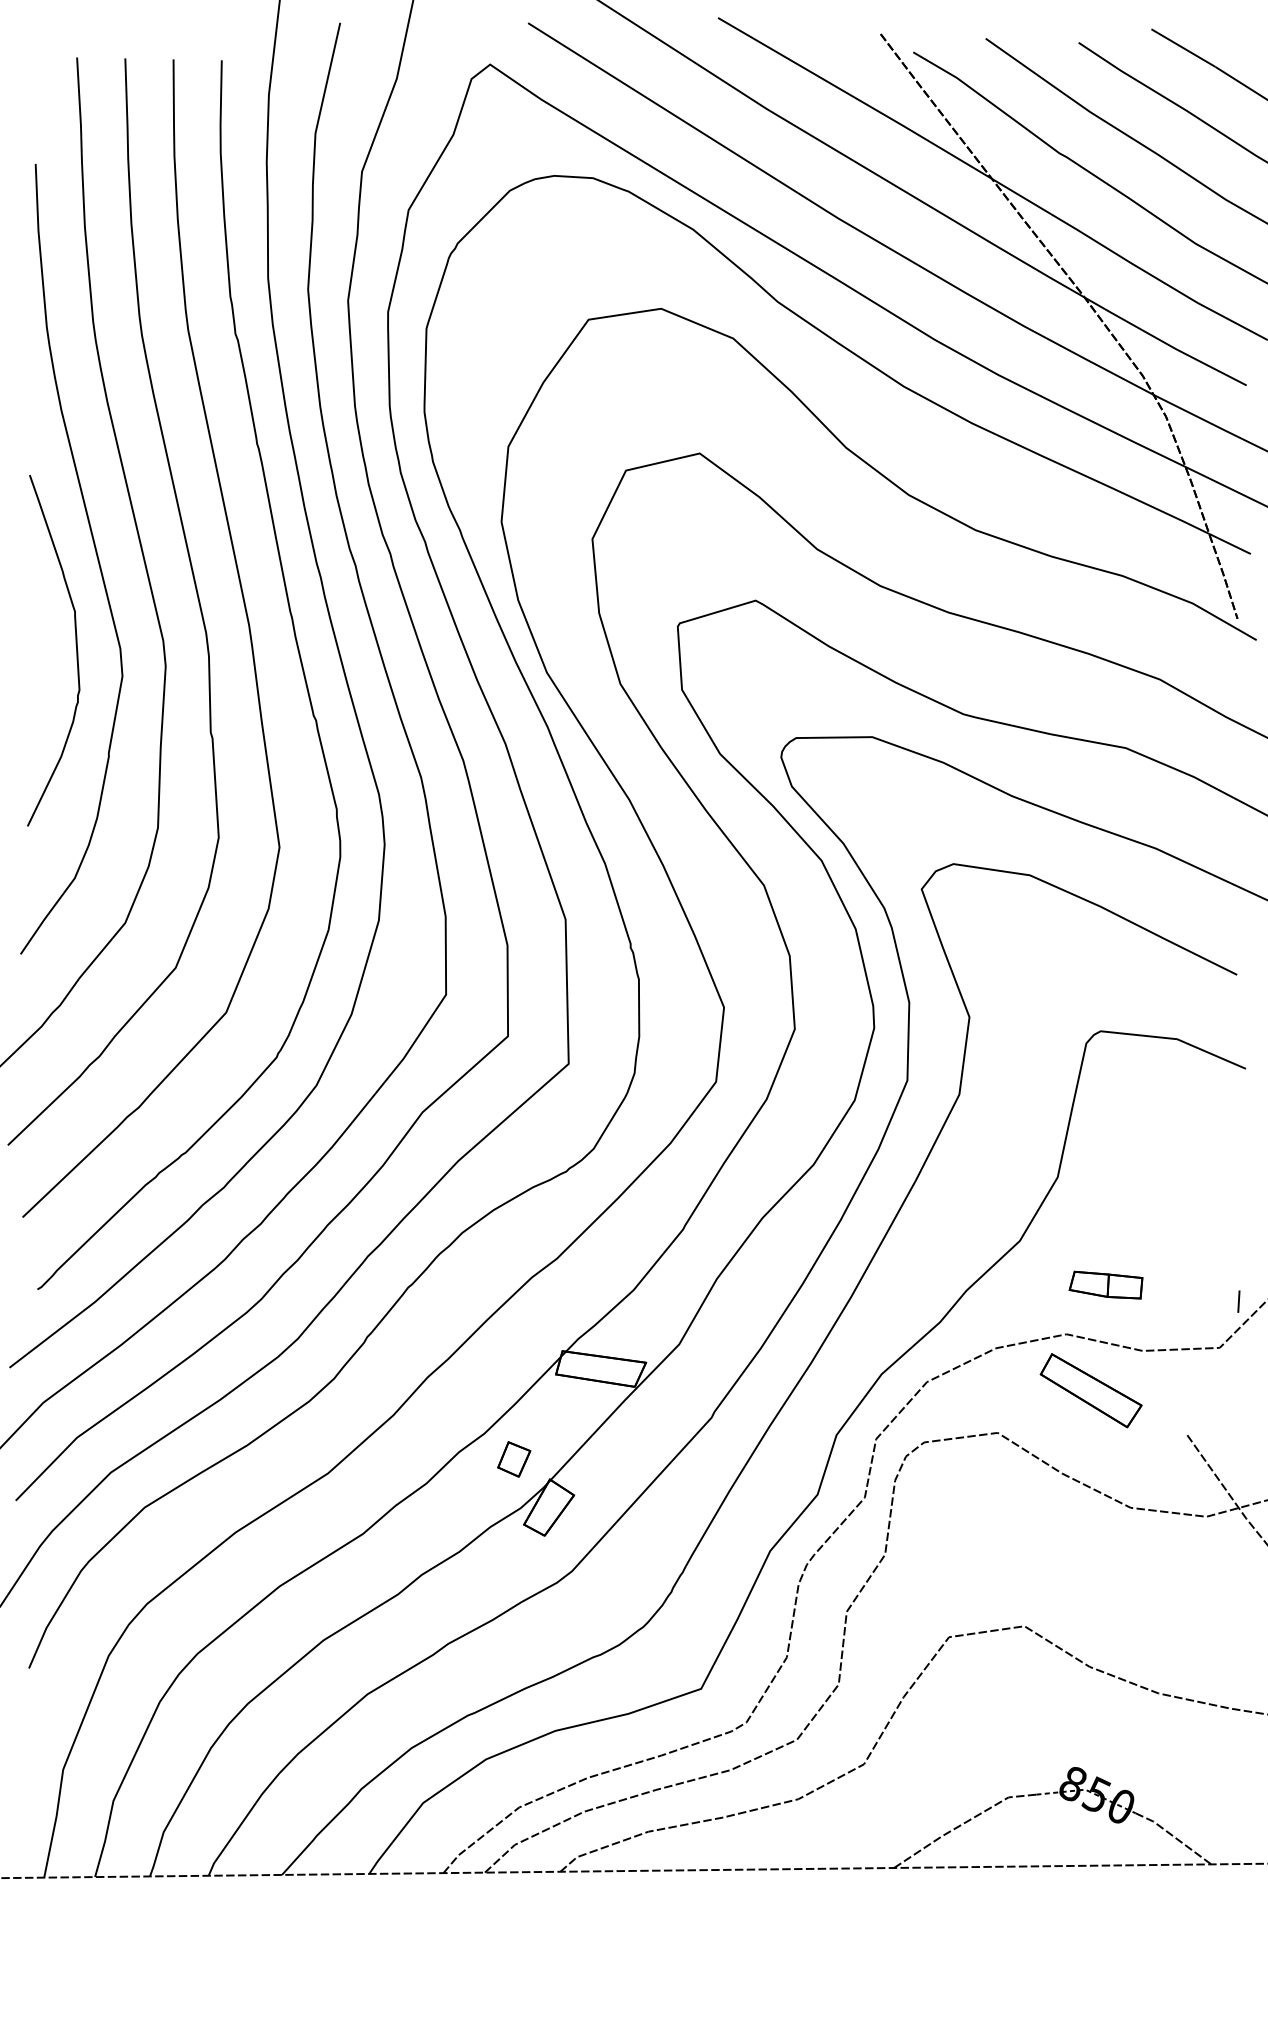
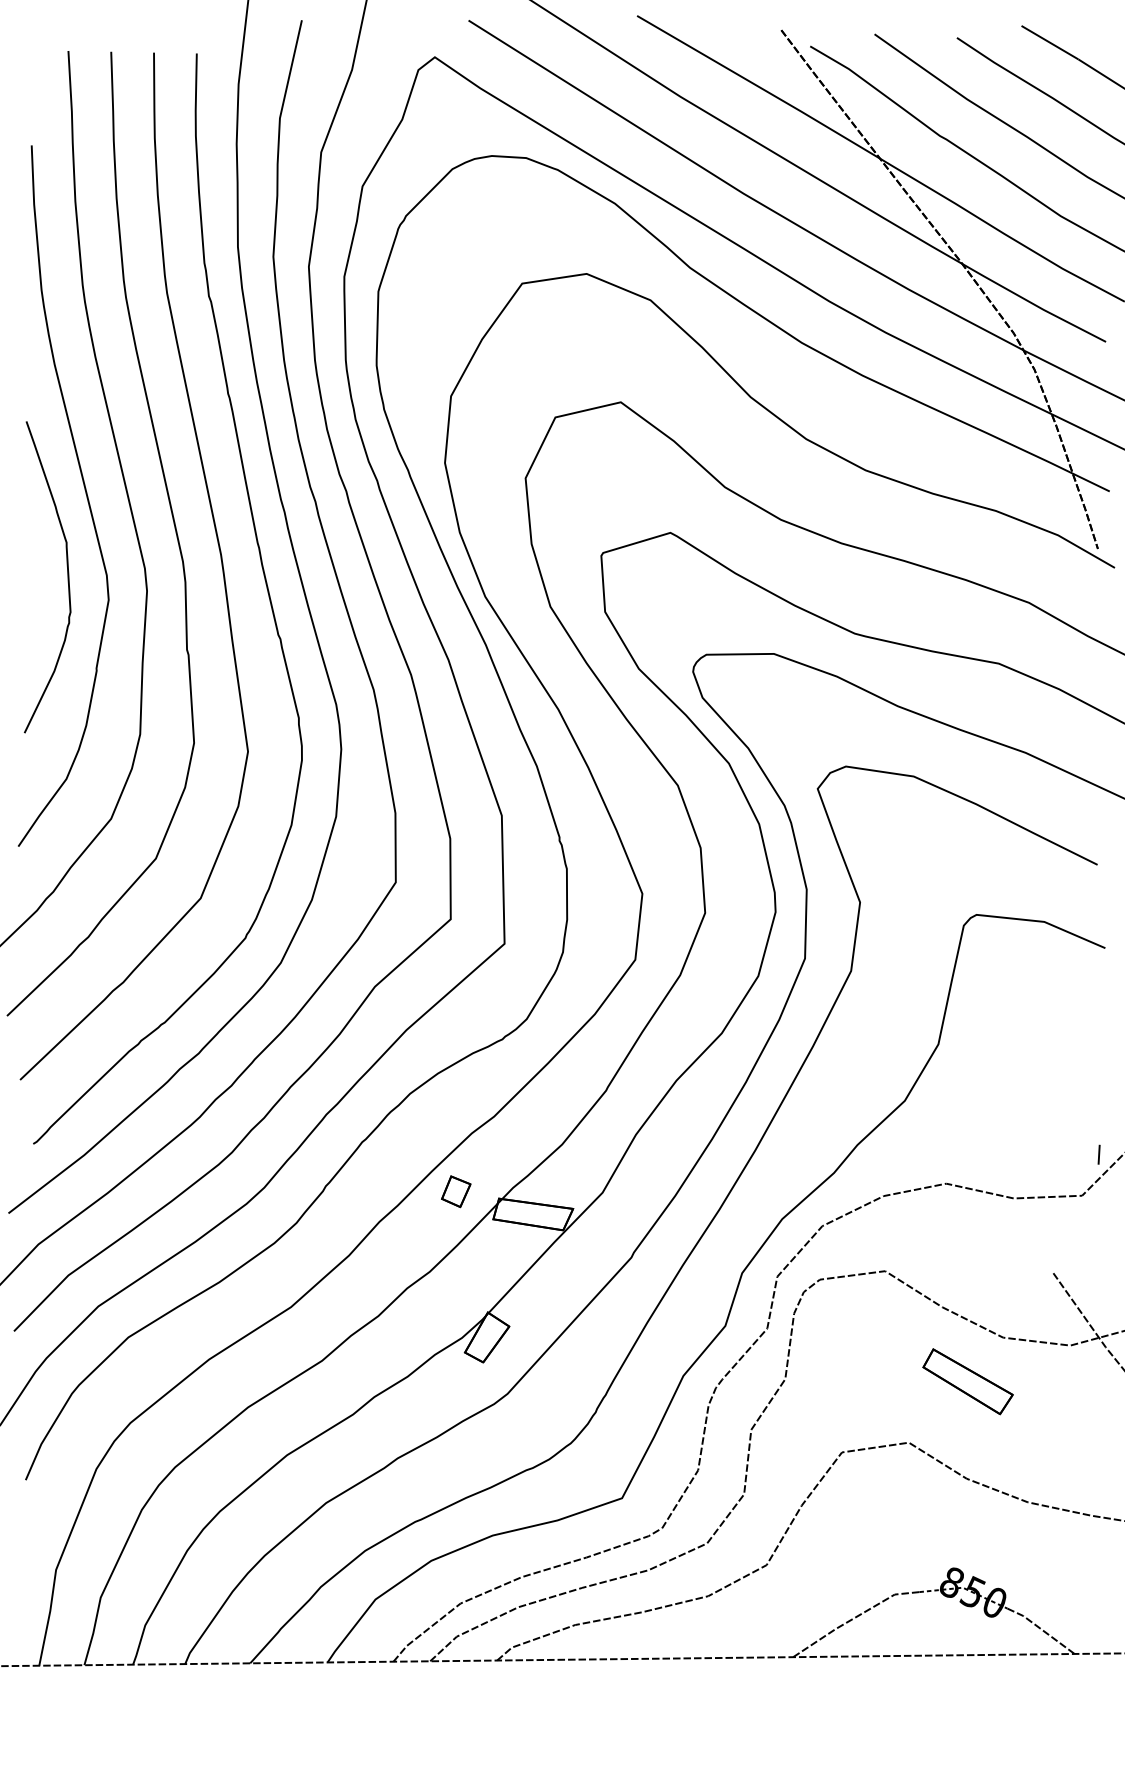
part: (1106, 1284) -> (981, 1139), removed
part: (1090, 1390) -> (967, 1381), moved
part: (514, 1459) -> (456, 1191), moved

